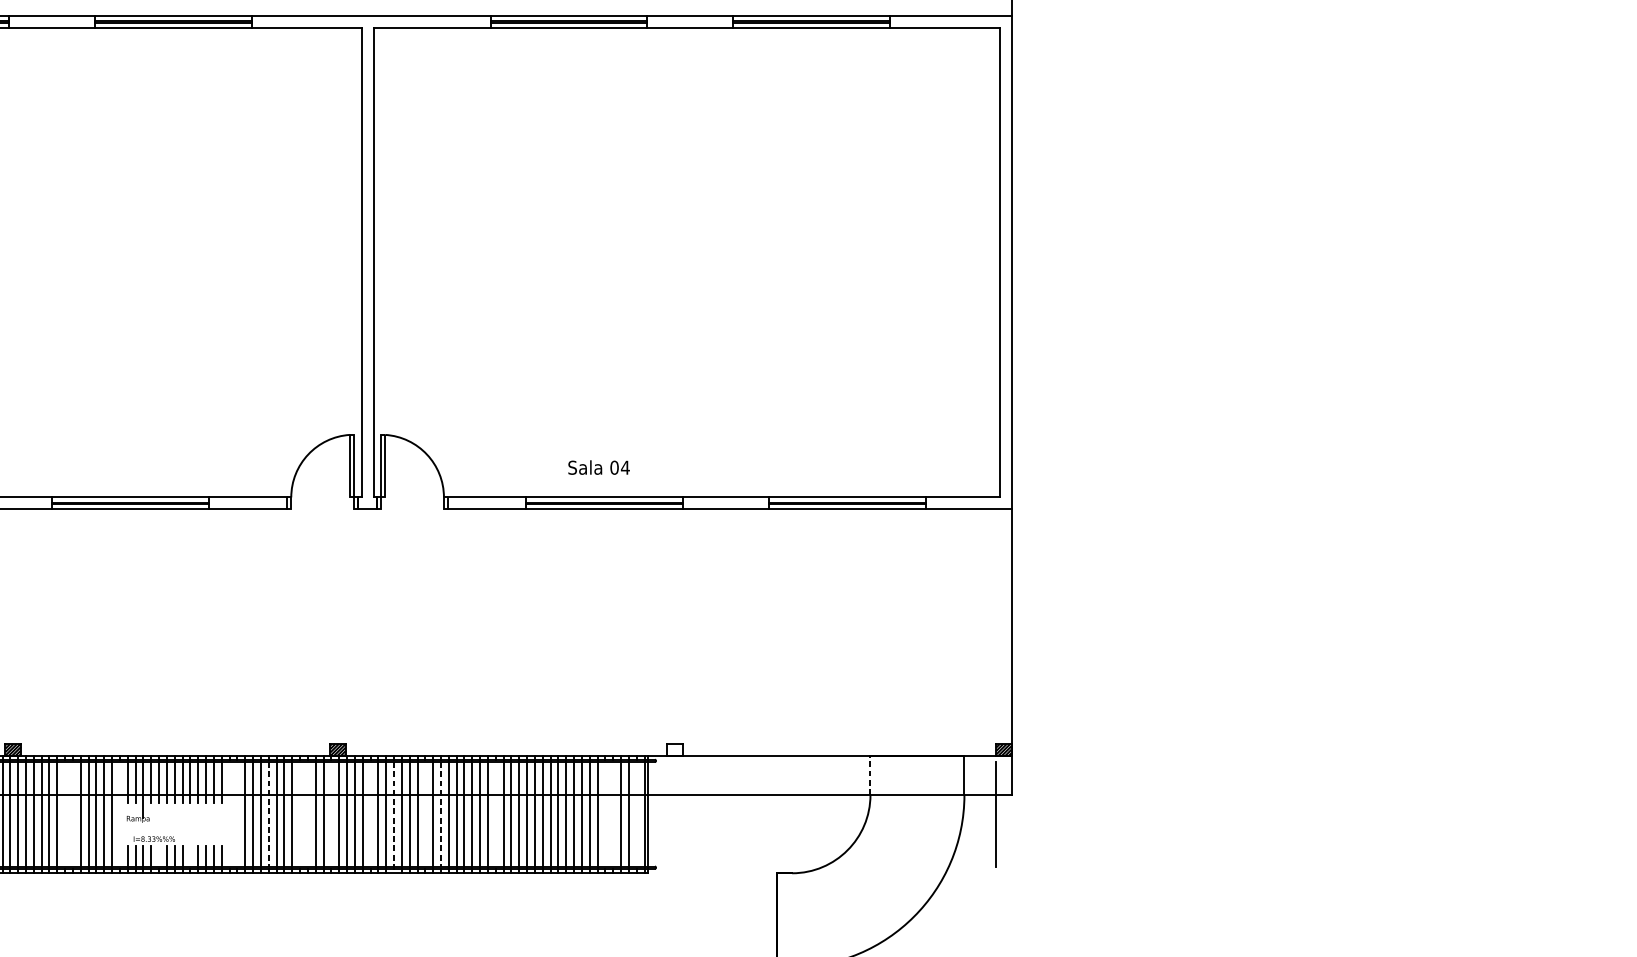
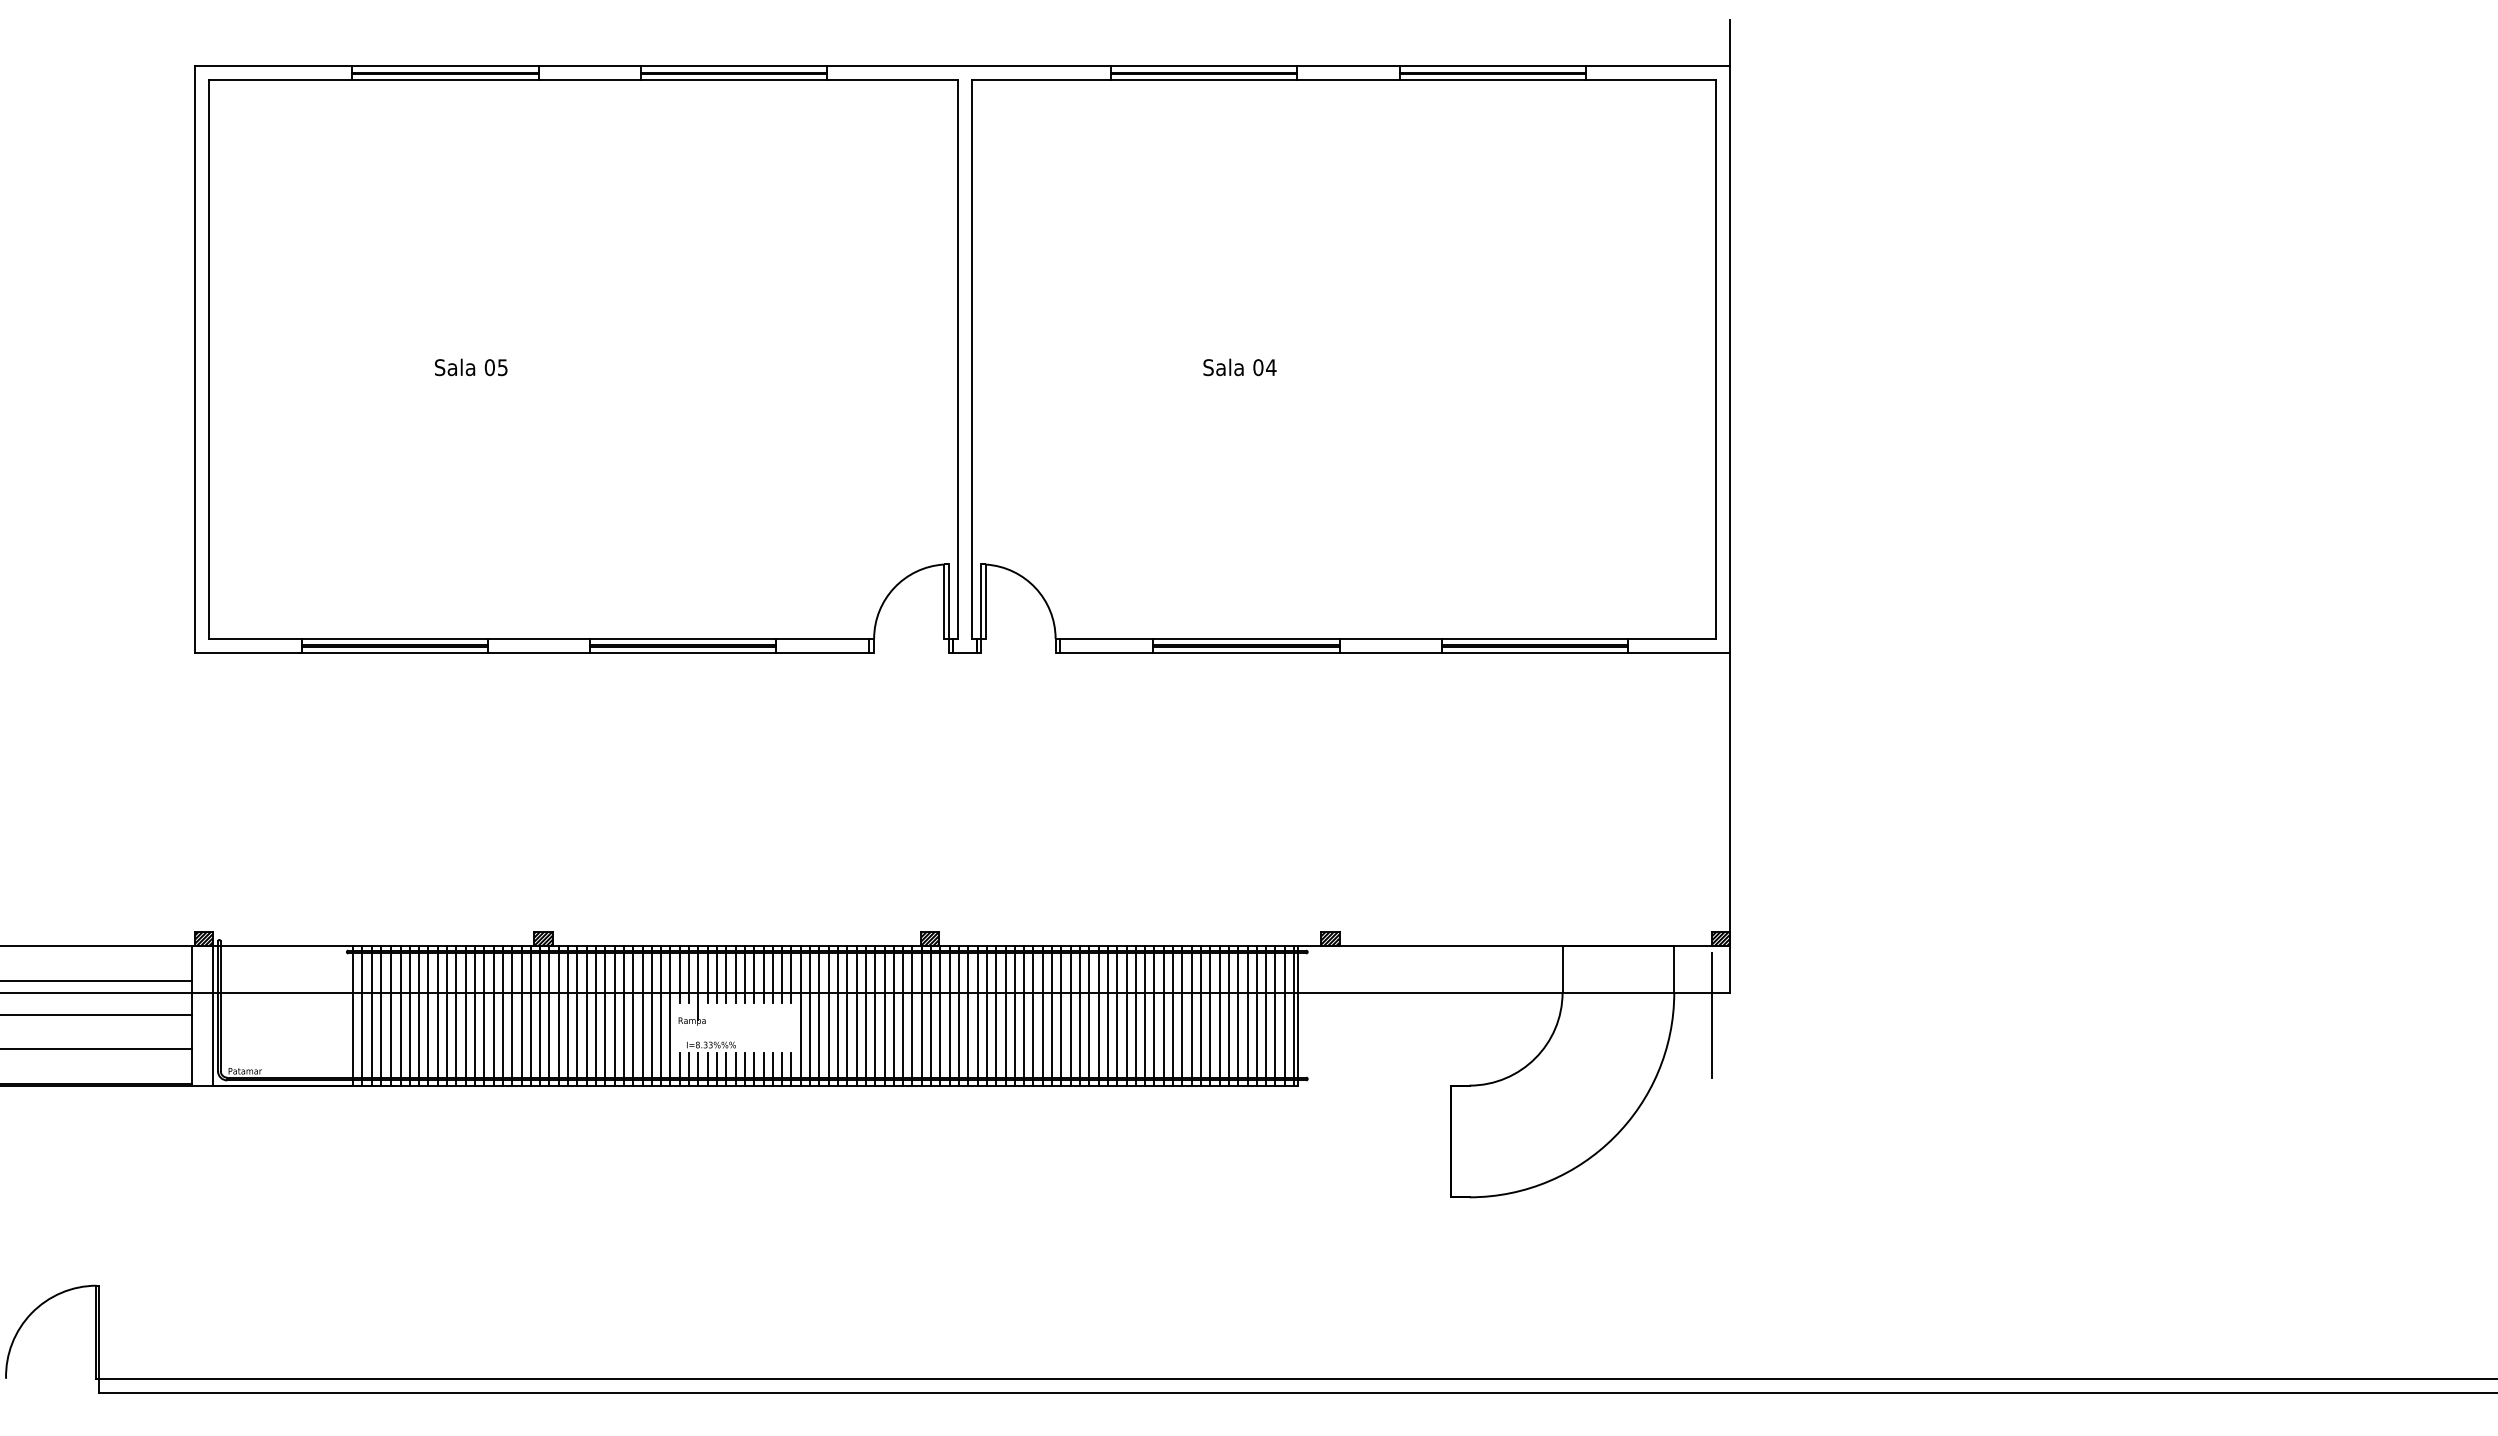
text: (598, 467) -> (1239, 367), moved
hatch: (674, 750) -> (1329, 939), added
line: (870, 774) -> (1562, 968), dashed -> solid
line: (65, 814) -> (605, 1015), added
line: (72, 814) -> (614, 1015), added
line: (119, 814) -> (670, 1015), added
line: (229, 814) -> (800, 1015), added
line: (237, 814) -> (810, 1015), added
line: (300, 814) -> (884, 1015), added
line: (307, 814) -> (893, 1015), added
line: (331, 814) -> (921, 1015), added
line: (370, 814) -> (968, 1015), added
line: (425, 814) -> (1033, 1015), added
line: (496, 814) -> (1117, 1015), added
line: (605, 814) -> (1247, 1015), added
line: (612, 814) -> (1256, 1015), added
line: (636, 814) -> (1284, 1015), added
line: (268, 815) -> (847, 1016), dashed -> solid
line: (441, 815) -> (1052, 1016), dashed -> solid
line: (394, 818) -> (996, 1020), dashed -> solid
line: (159, 855) -> (717, 1064), added
line: (190, 855) -> (754, 1064), added

